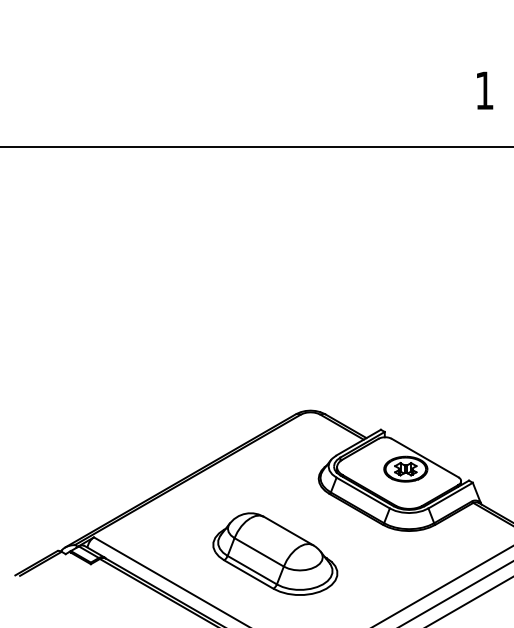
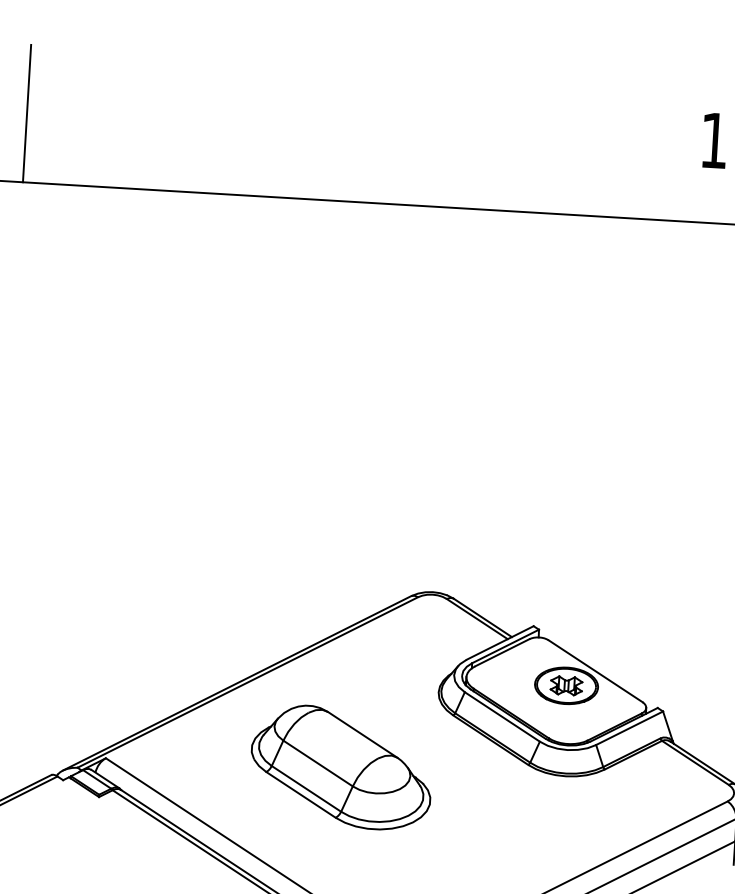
line: (13, 100) -> (26, 114), added
part: (275, 553) -> (341, 766), moved

